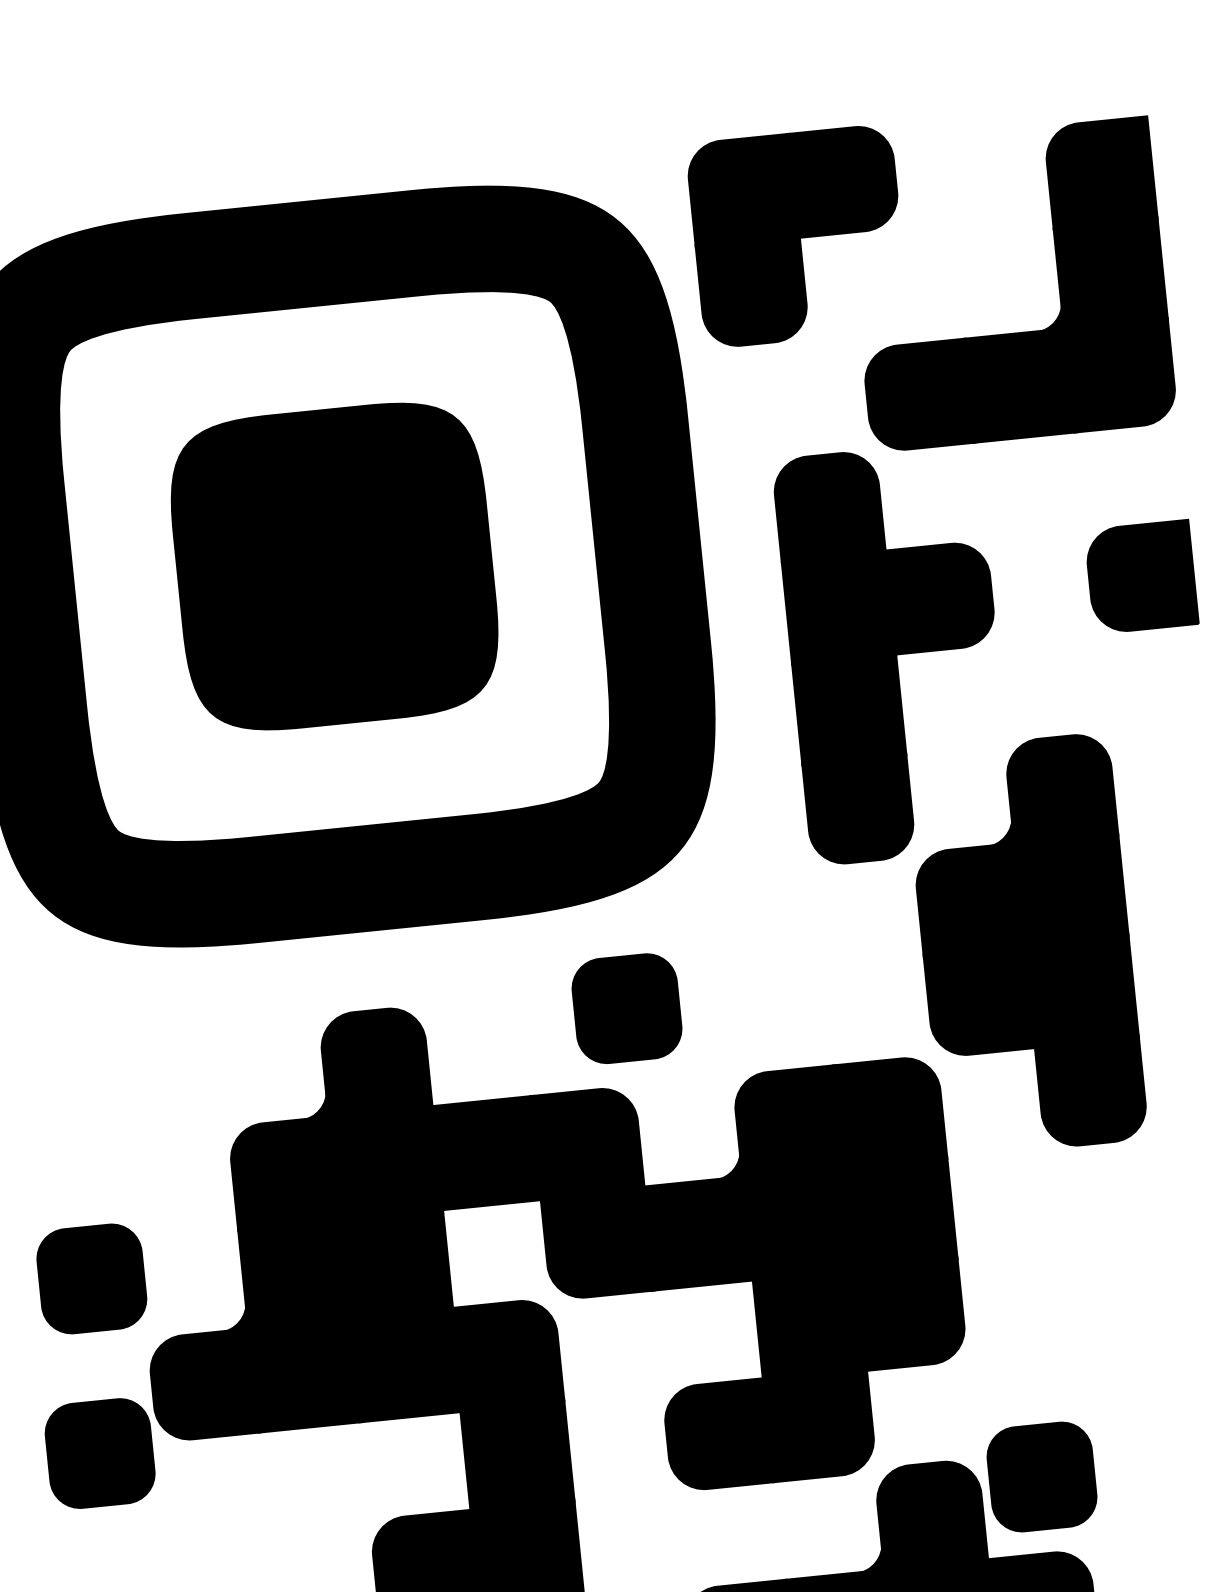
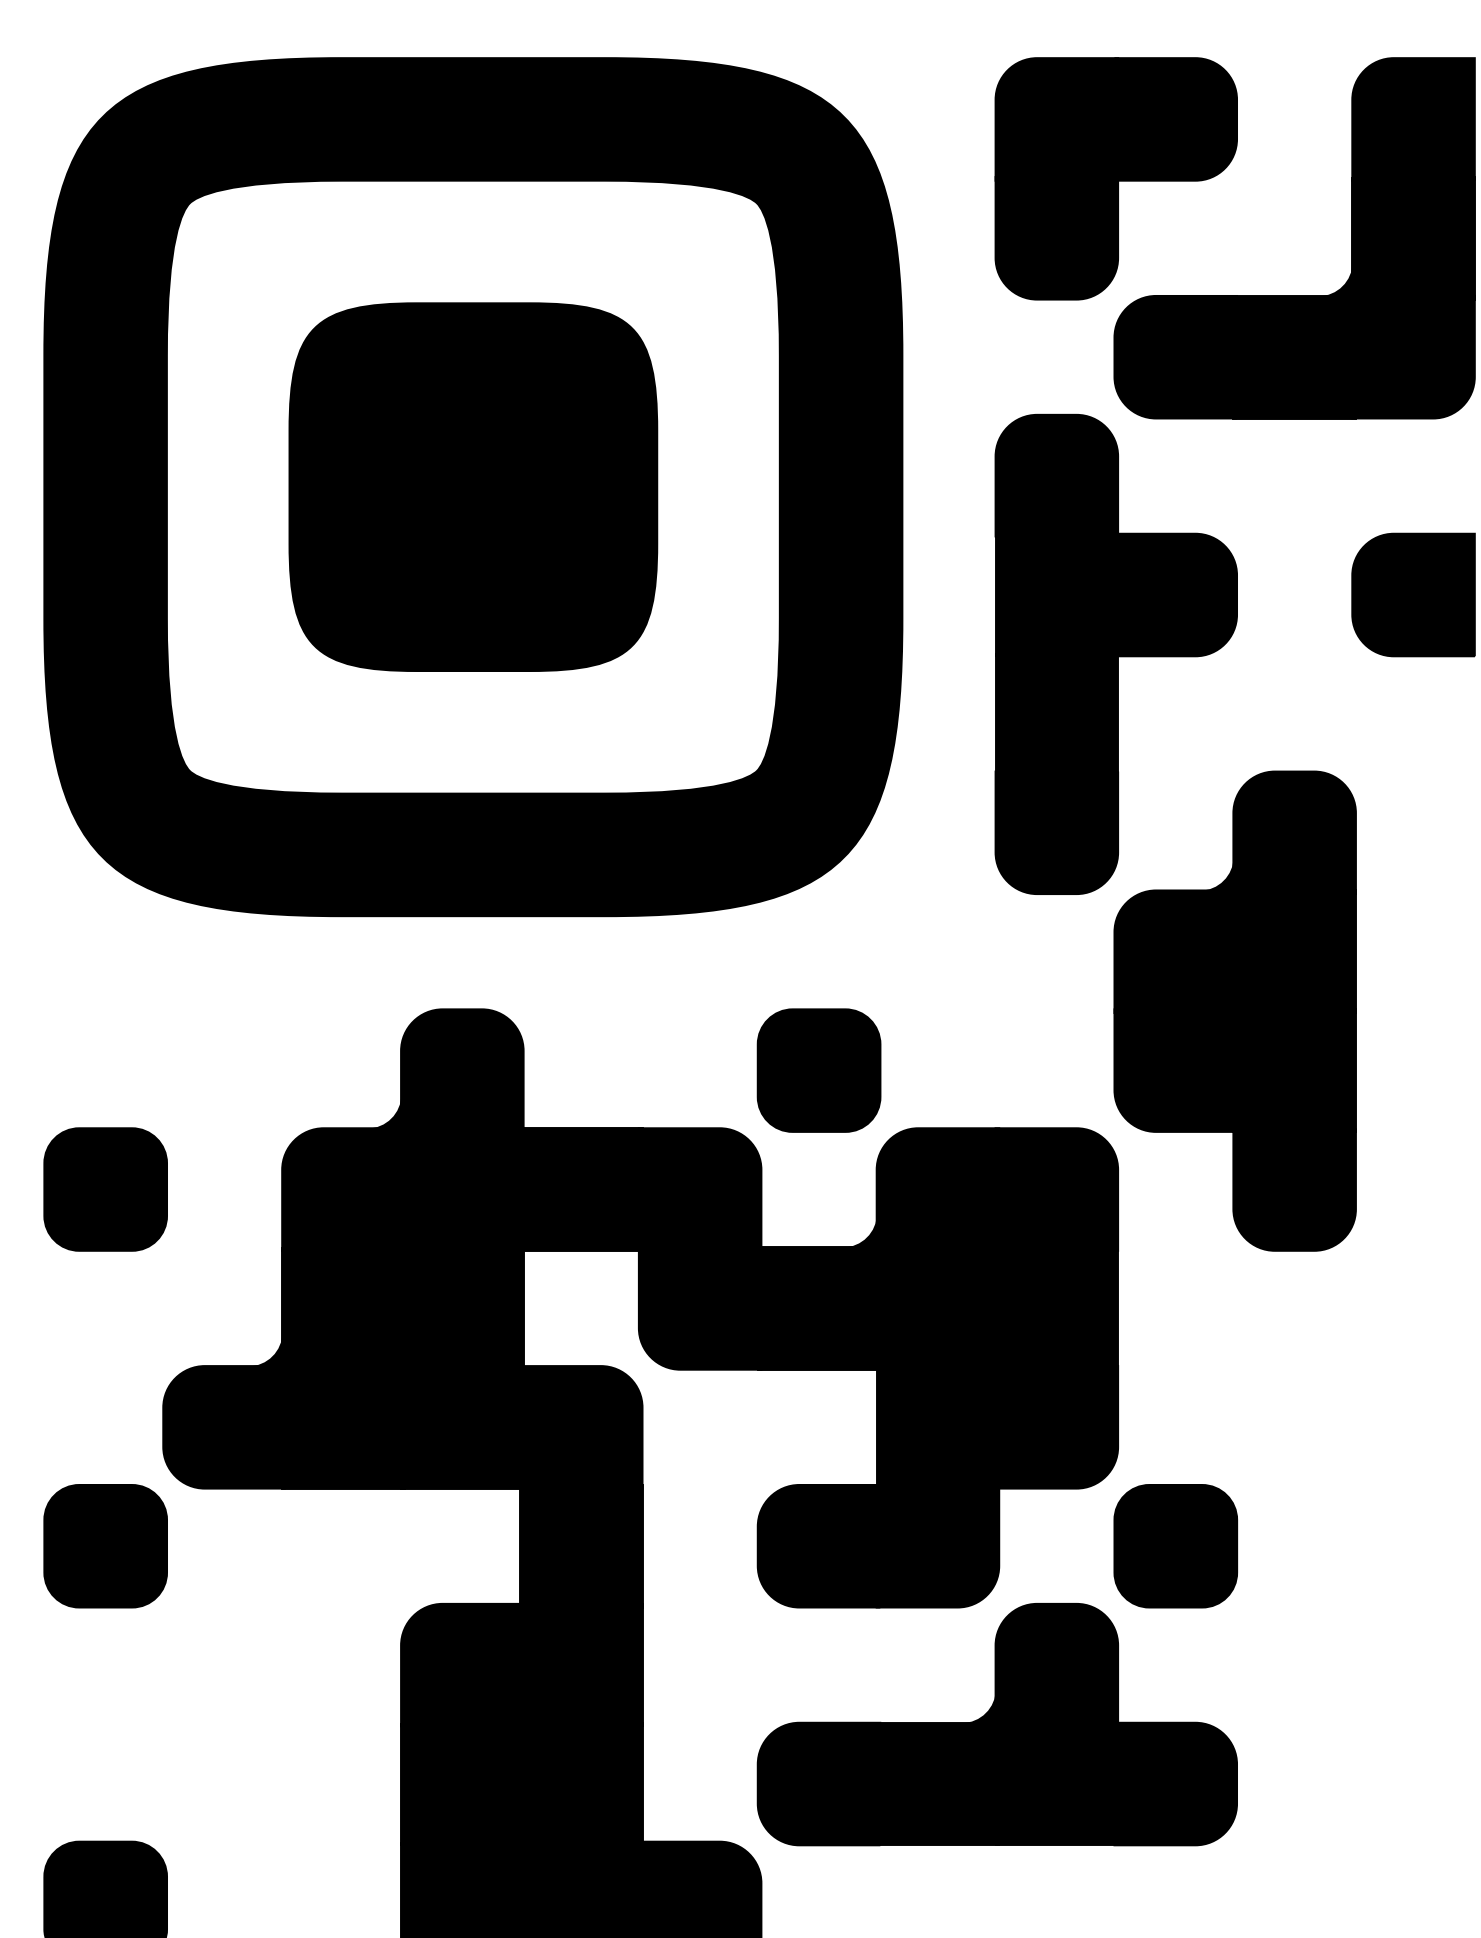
part: (797, 236) -> (1115, 178), moved
part: (626, 1008) -> (818, 1070), moved
part: (91, 1278) -> (105, 1189), moved
part: (100, 1453) -> (105, 1546), moved
part: (1041, 1477) -> (1175, 1546), moved

